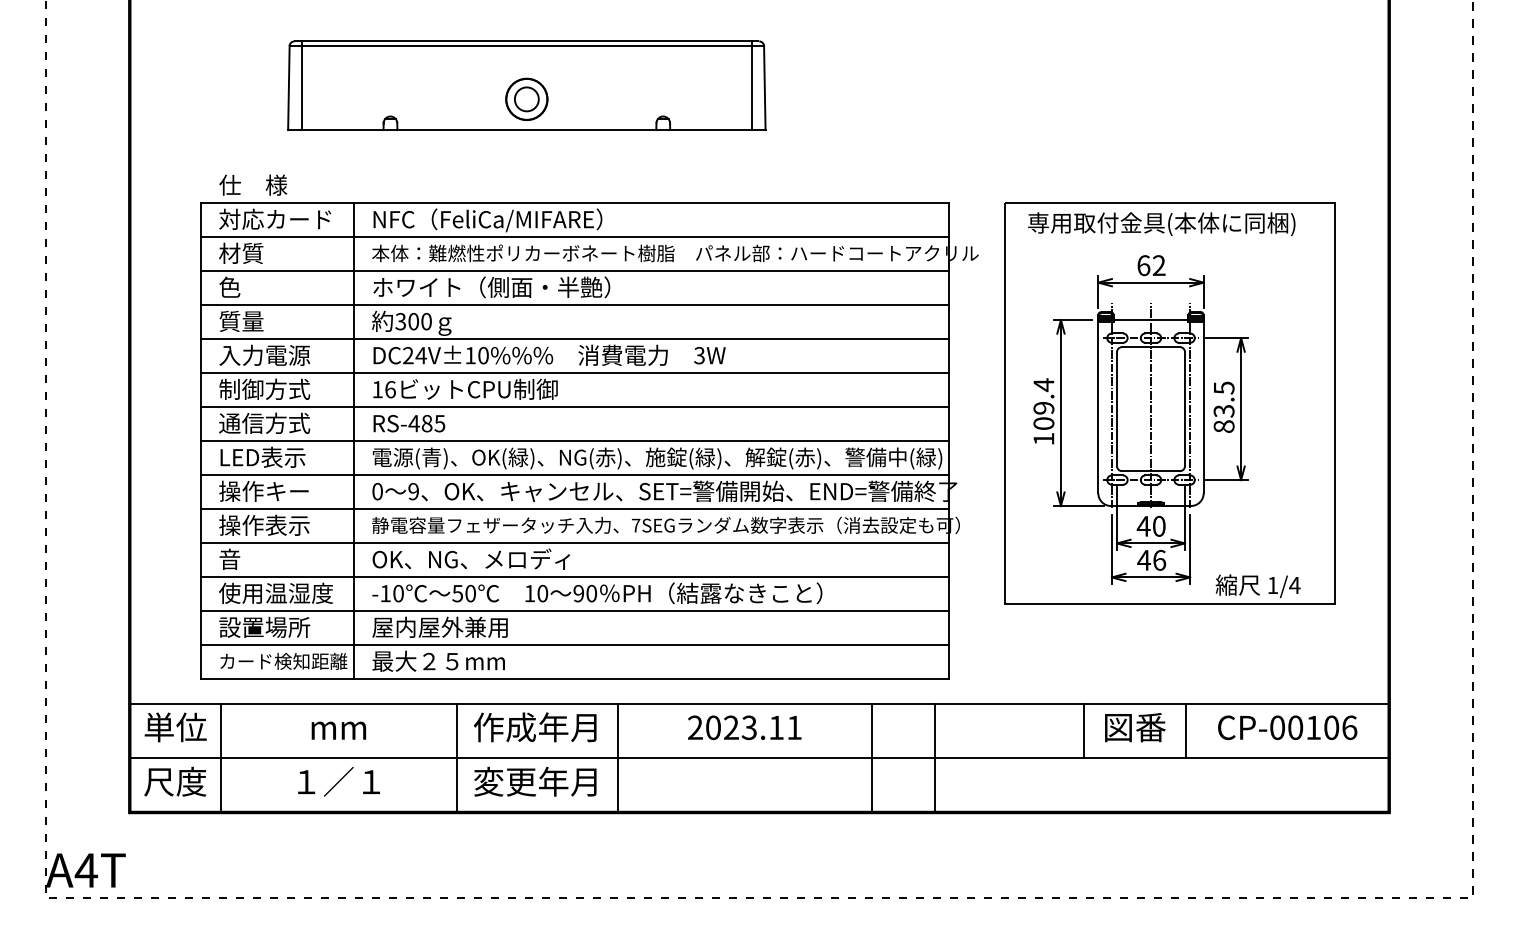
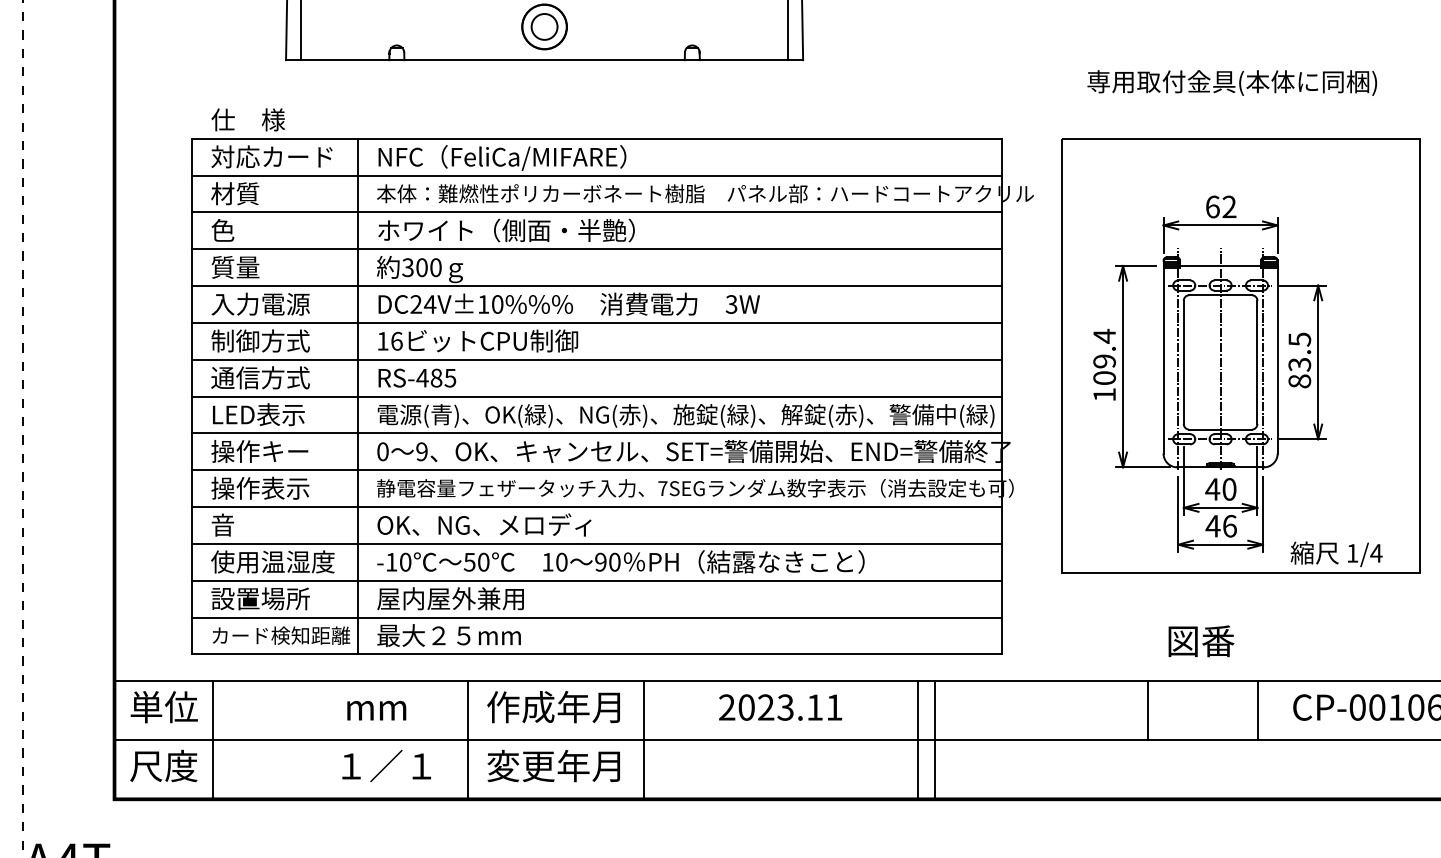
text: (1161, 224) -> (1231, 83), moved
text: (1135, 727) -> (1201, 641), moved
text: (338, 730) -> (376, 710), moved
line: (934, 757) -> (934, 739), moved
text: (338, 781) -> (386, 765), moved

